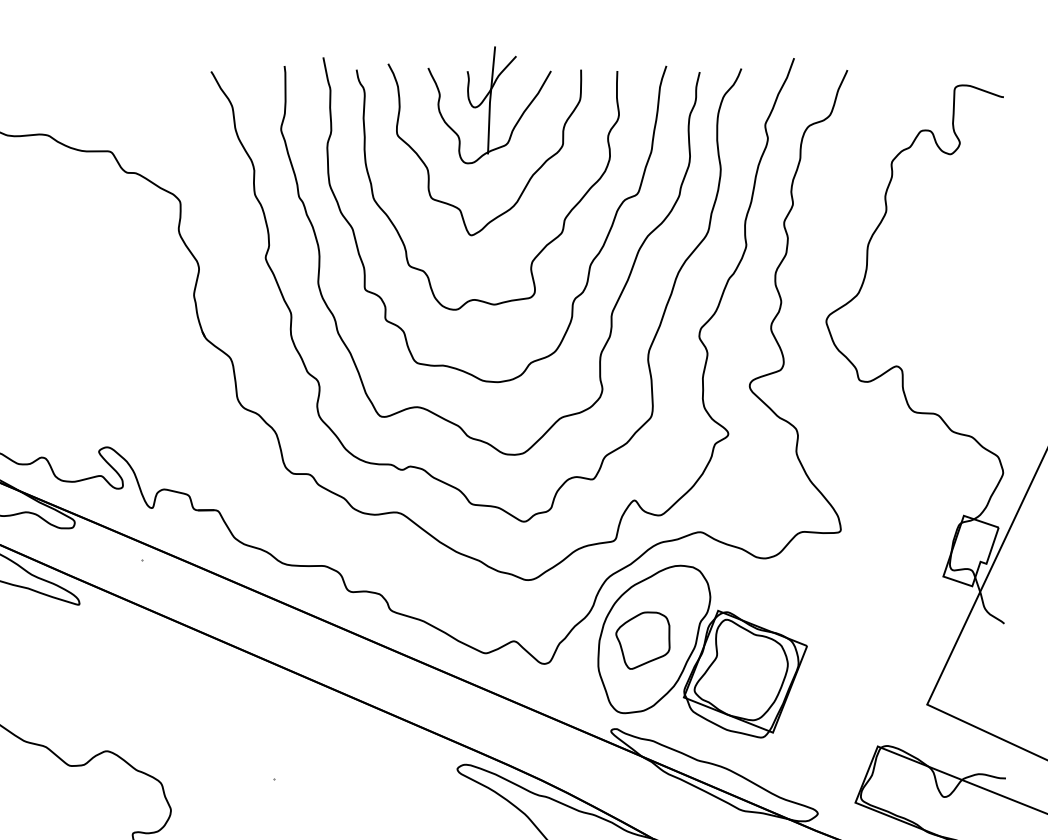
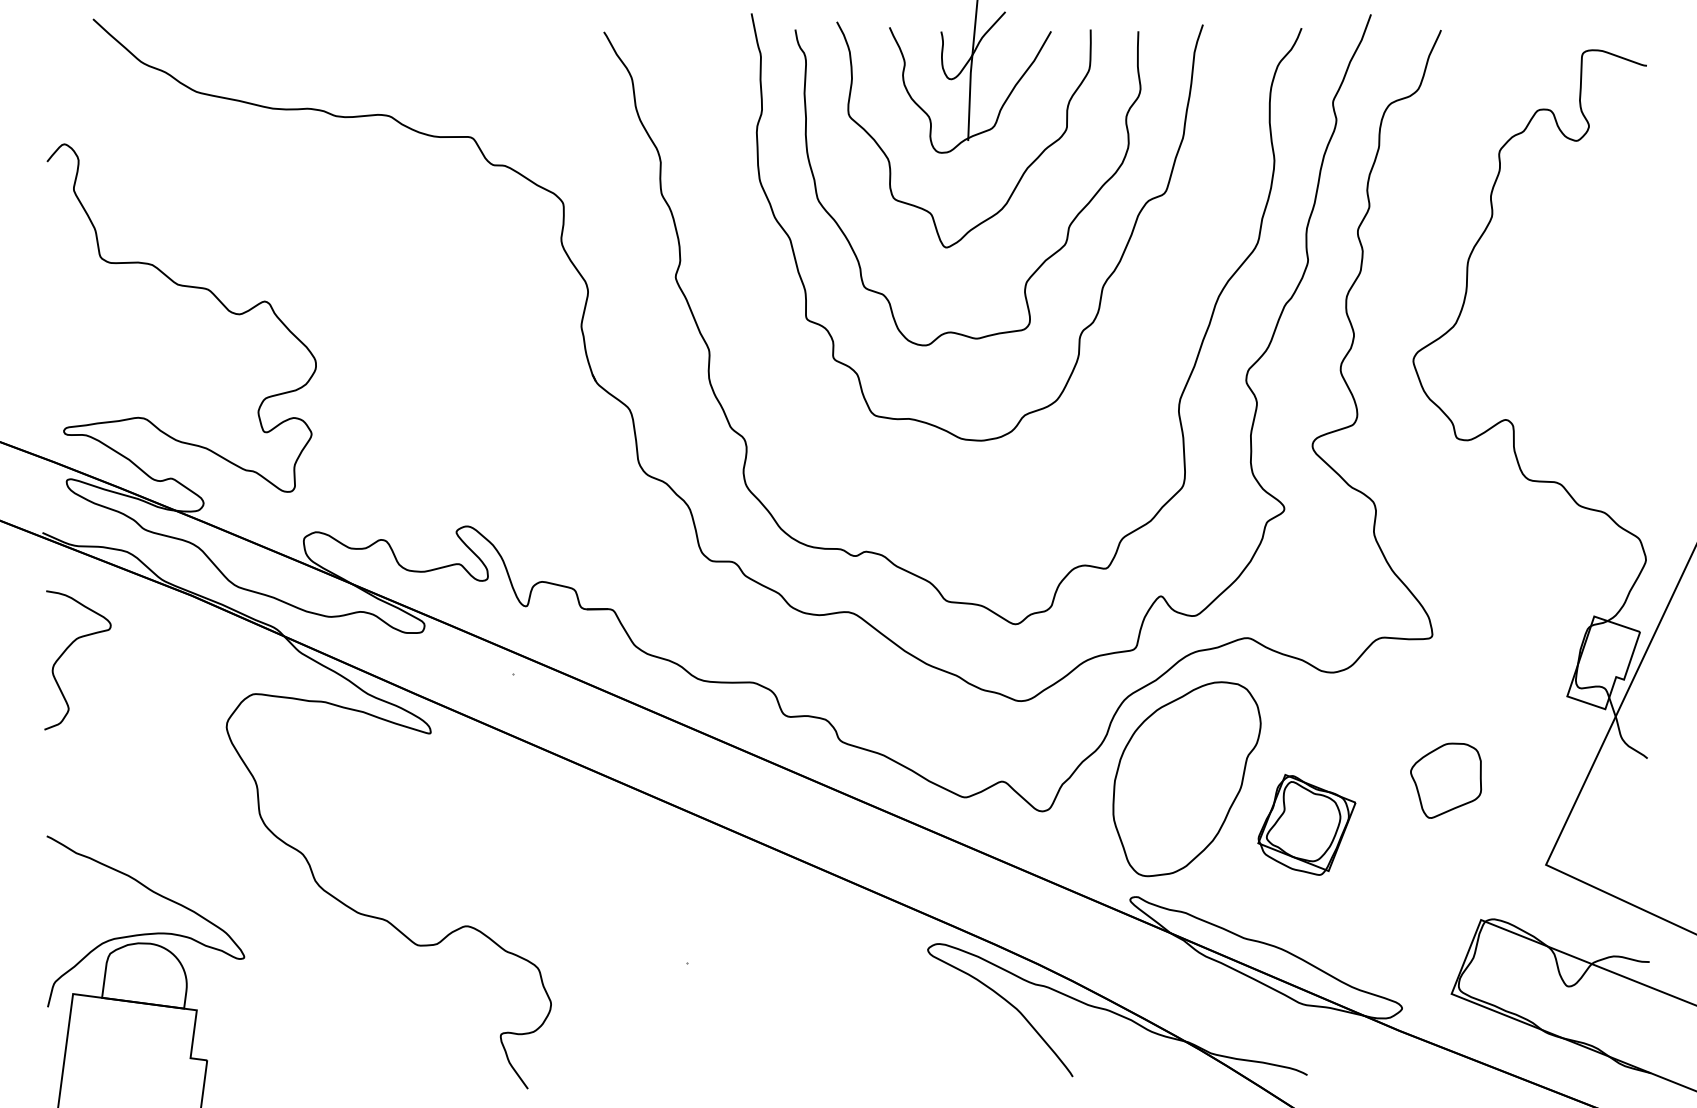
curve: (612, 310) -> (1131, 346), removed
part: (642, 640) -> (1445, 780), moved
part: (745, 673) -> (1306, 824), size x0.6

